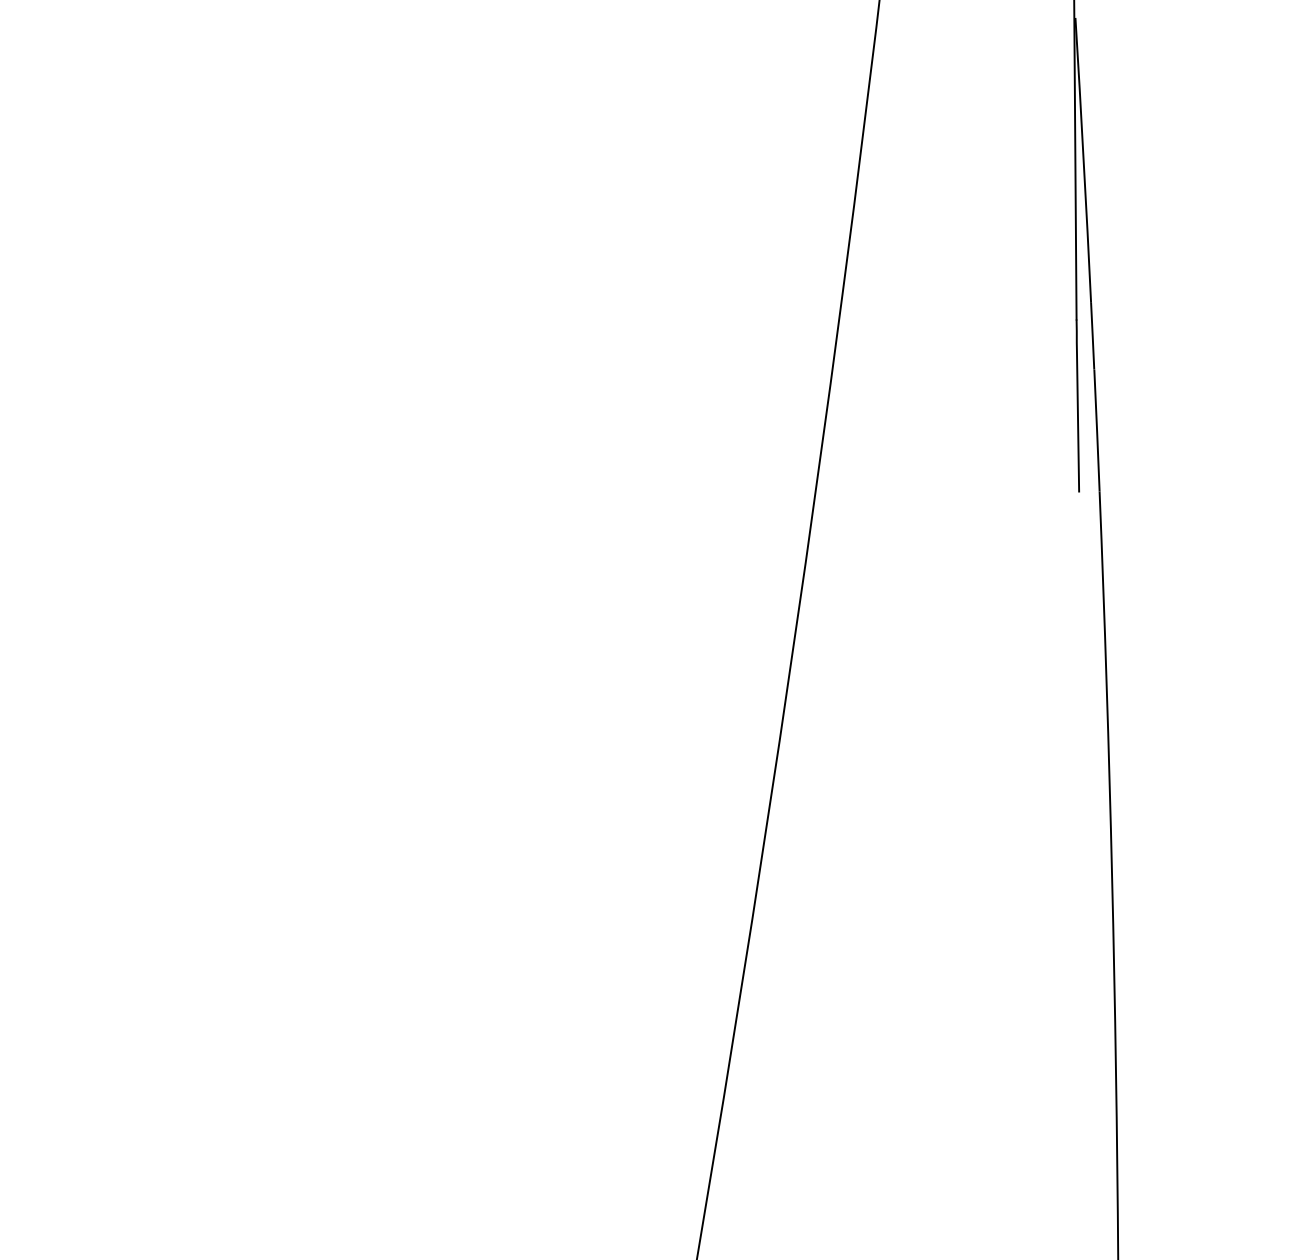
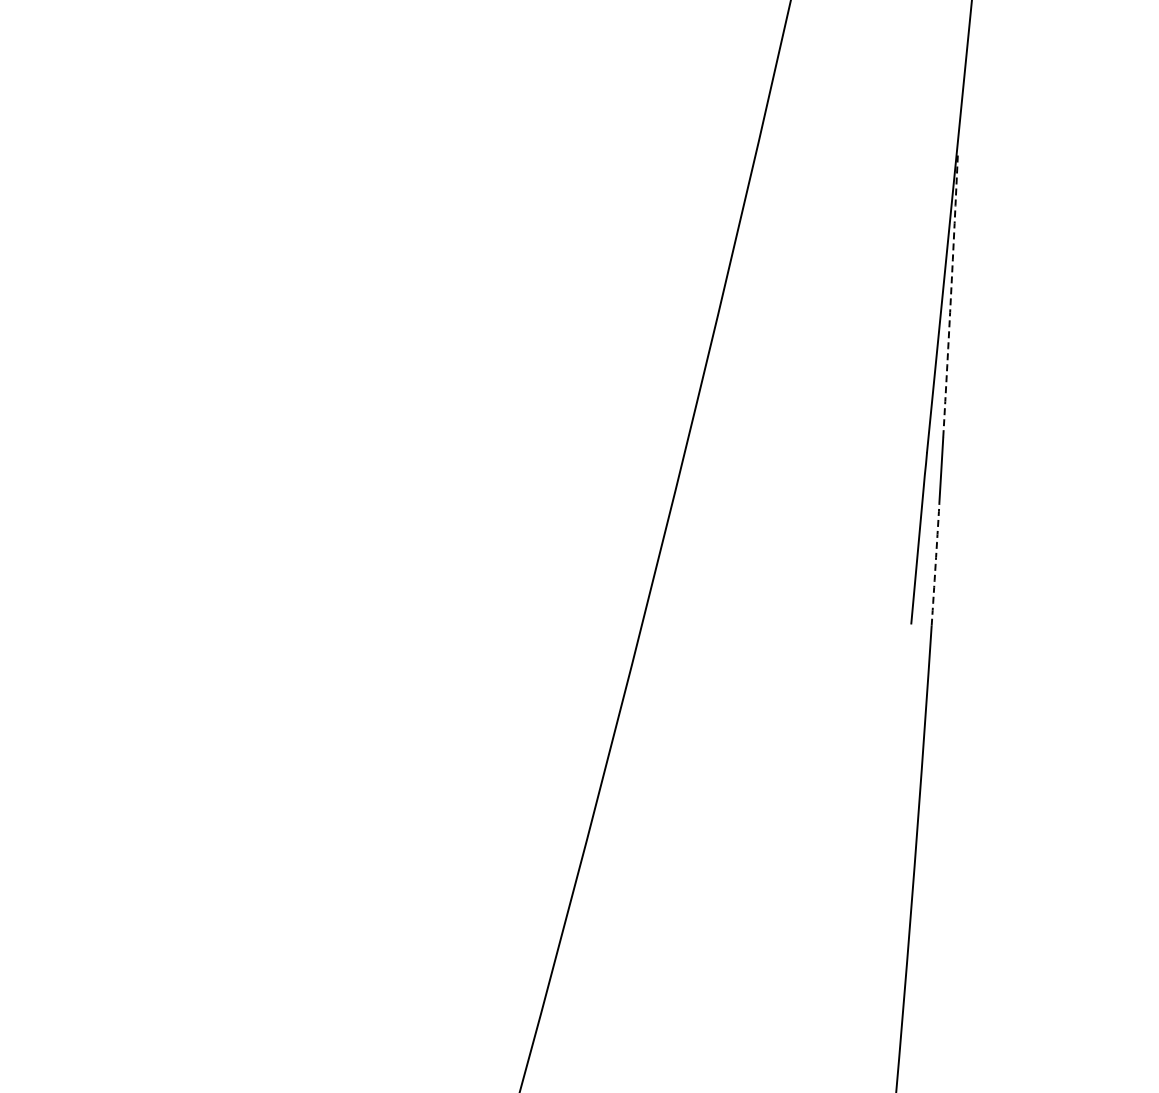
arc: (1083, 160) -> (950, 294), solid -> dashed
arc: (1097, 430) -> (936, 564), solid -> dashed

